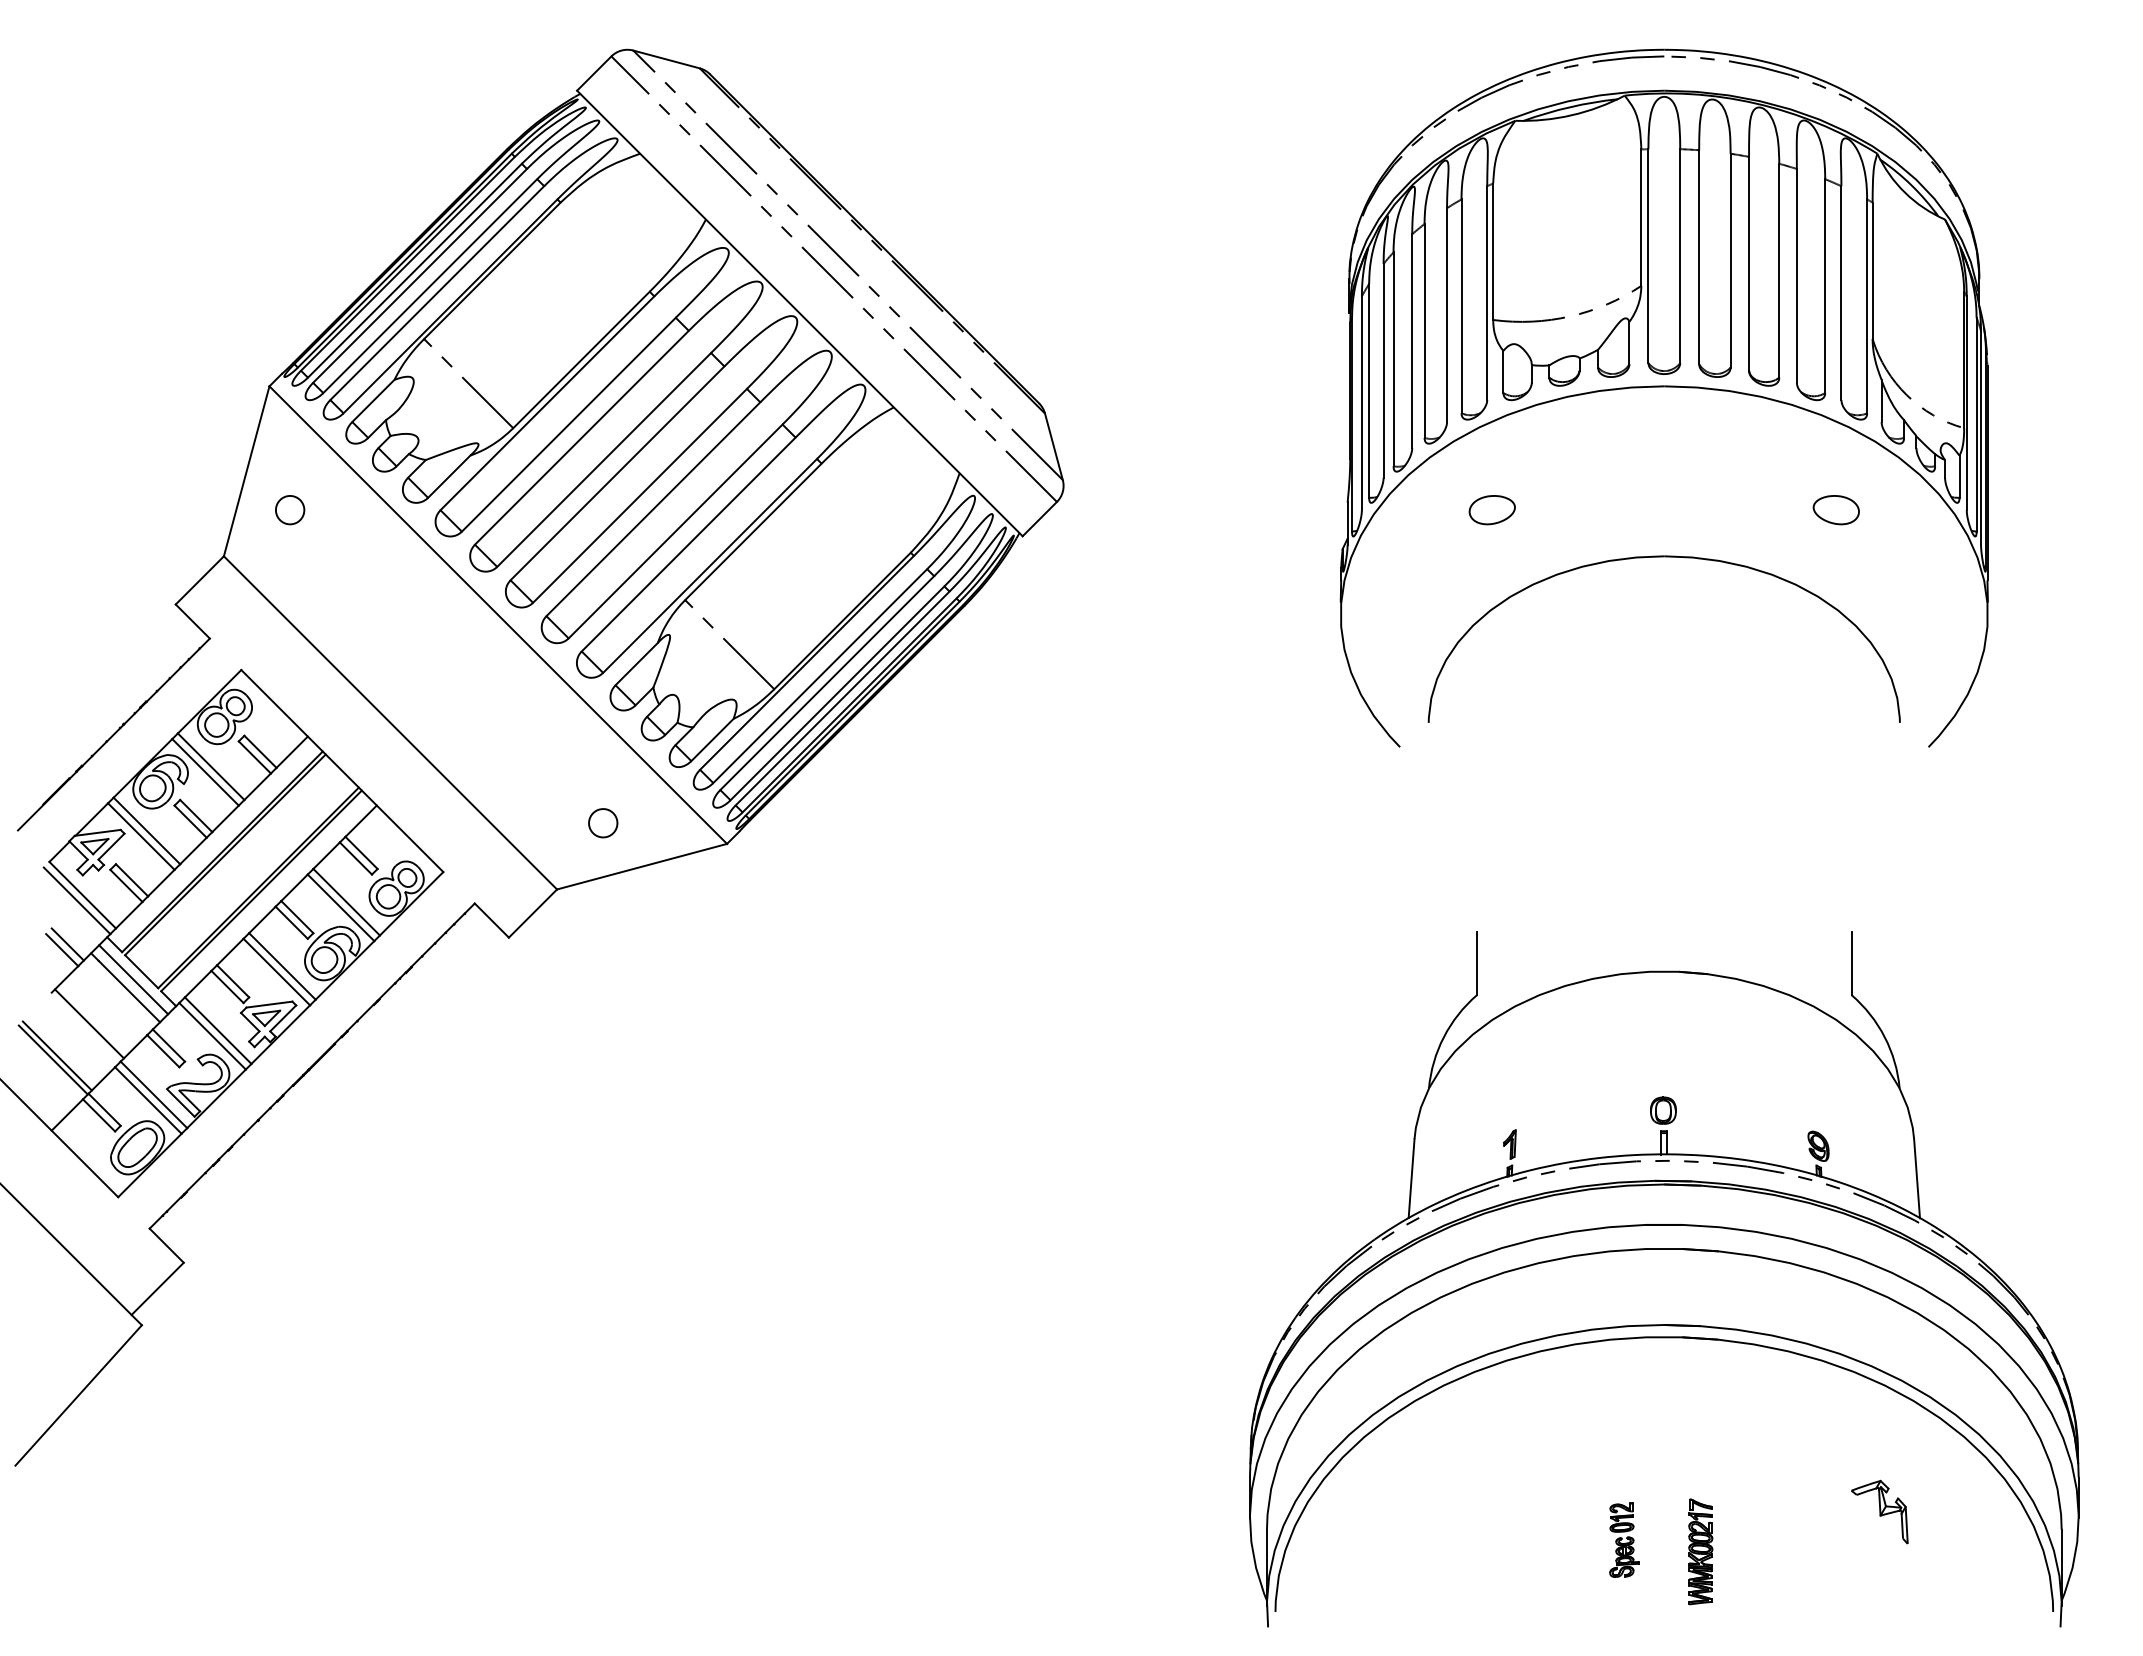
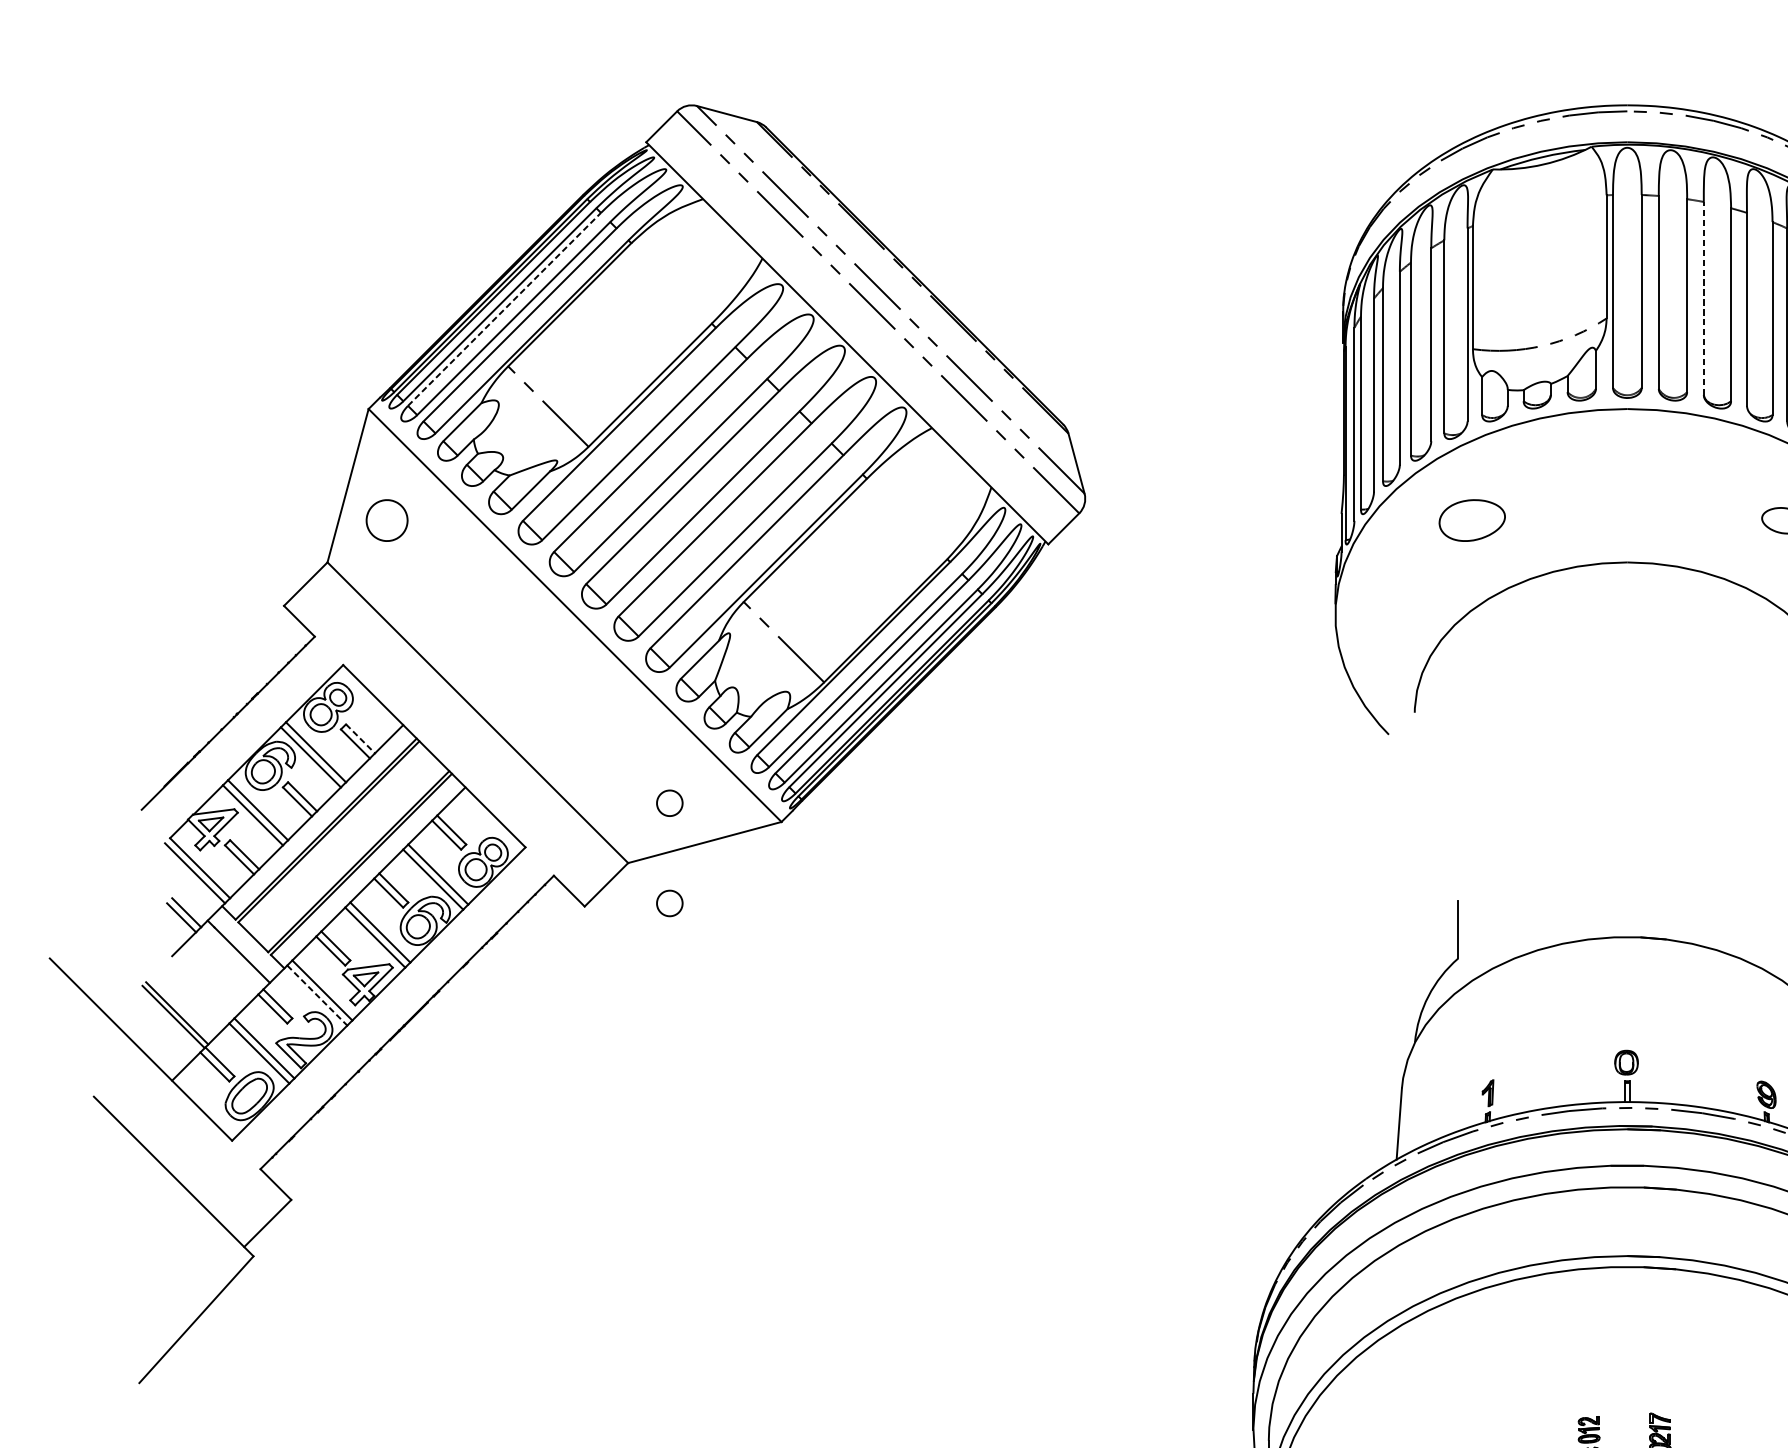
line: (1749, 263) -> (1704, 298), solid -> dashed
line: (420, 275) -> (504, 309), solid -> dashed
part: (290, 510) -> (387, 521), size x1.6
part: (1491, 510) -> (1471, 521), size x1.6
line: (260, 751) -> (360, 738), solid -> dashed
part: (603, 934) -> (670, 903), added
line: (133, 979) -> (245, 944), removed
line: (89, 1023) -> (206, 984), removed
line: (212, 1036) -> (317, 995), solid -> dashed

